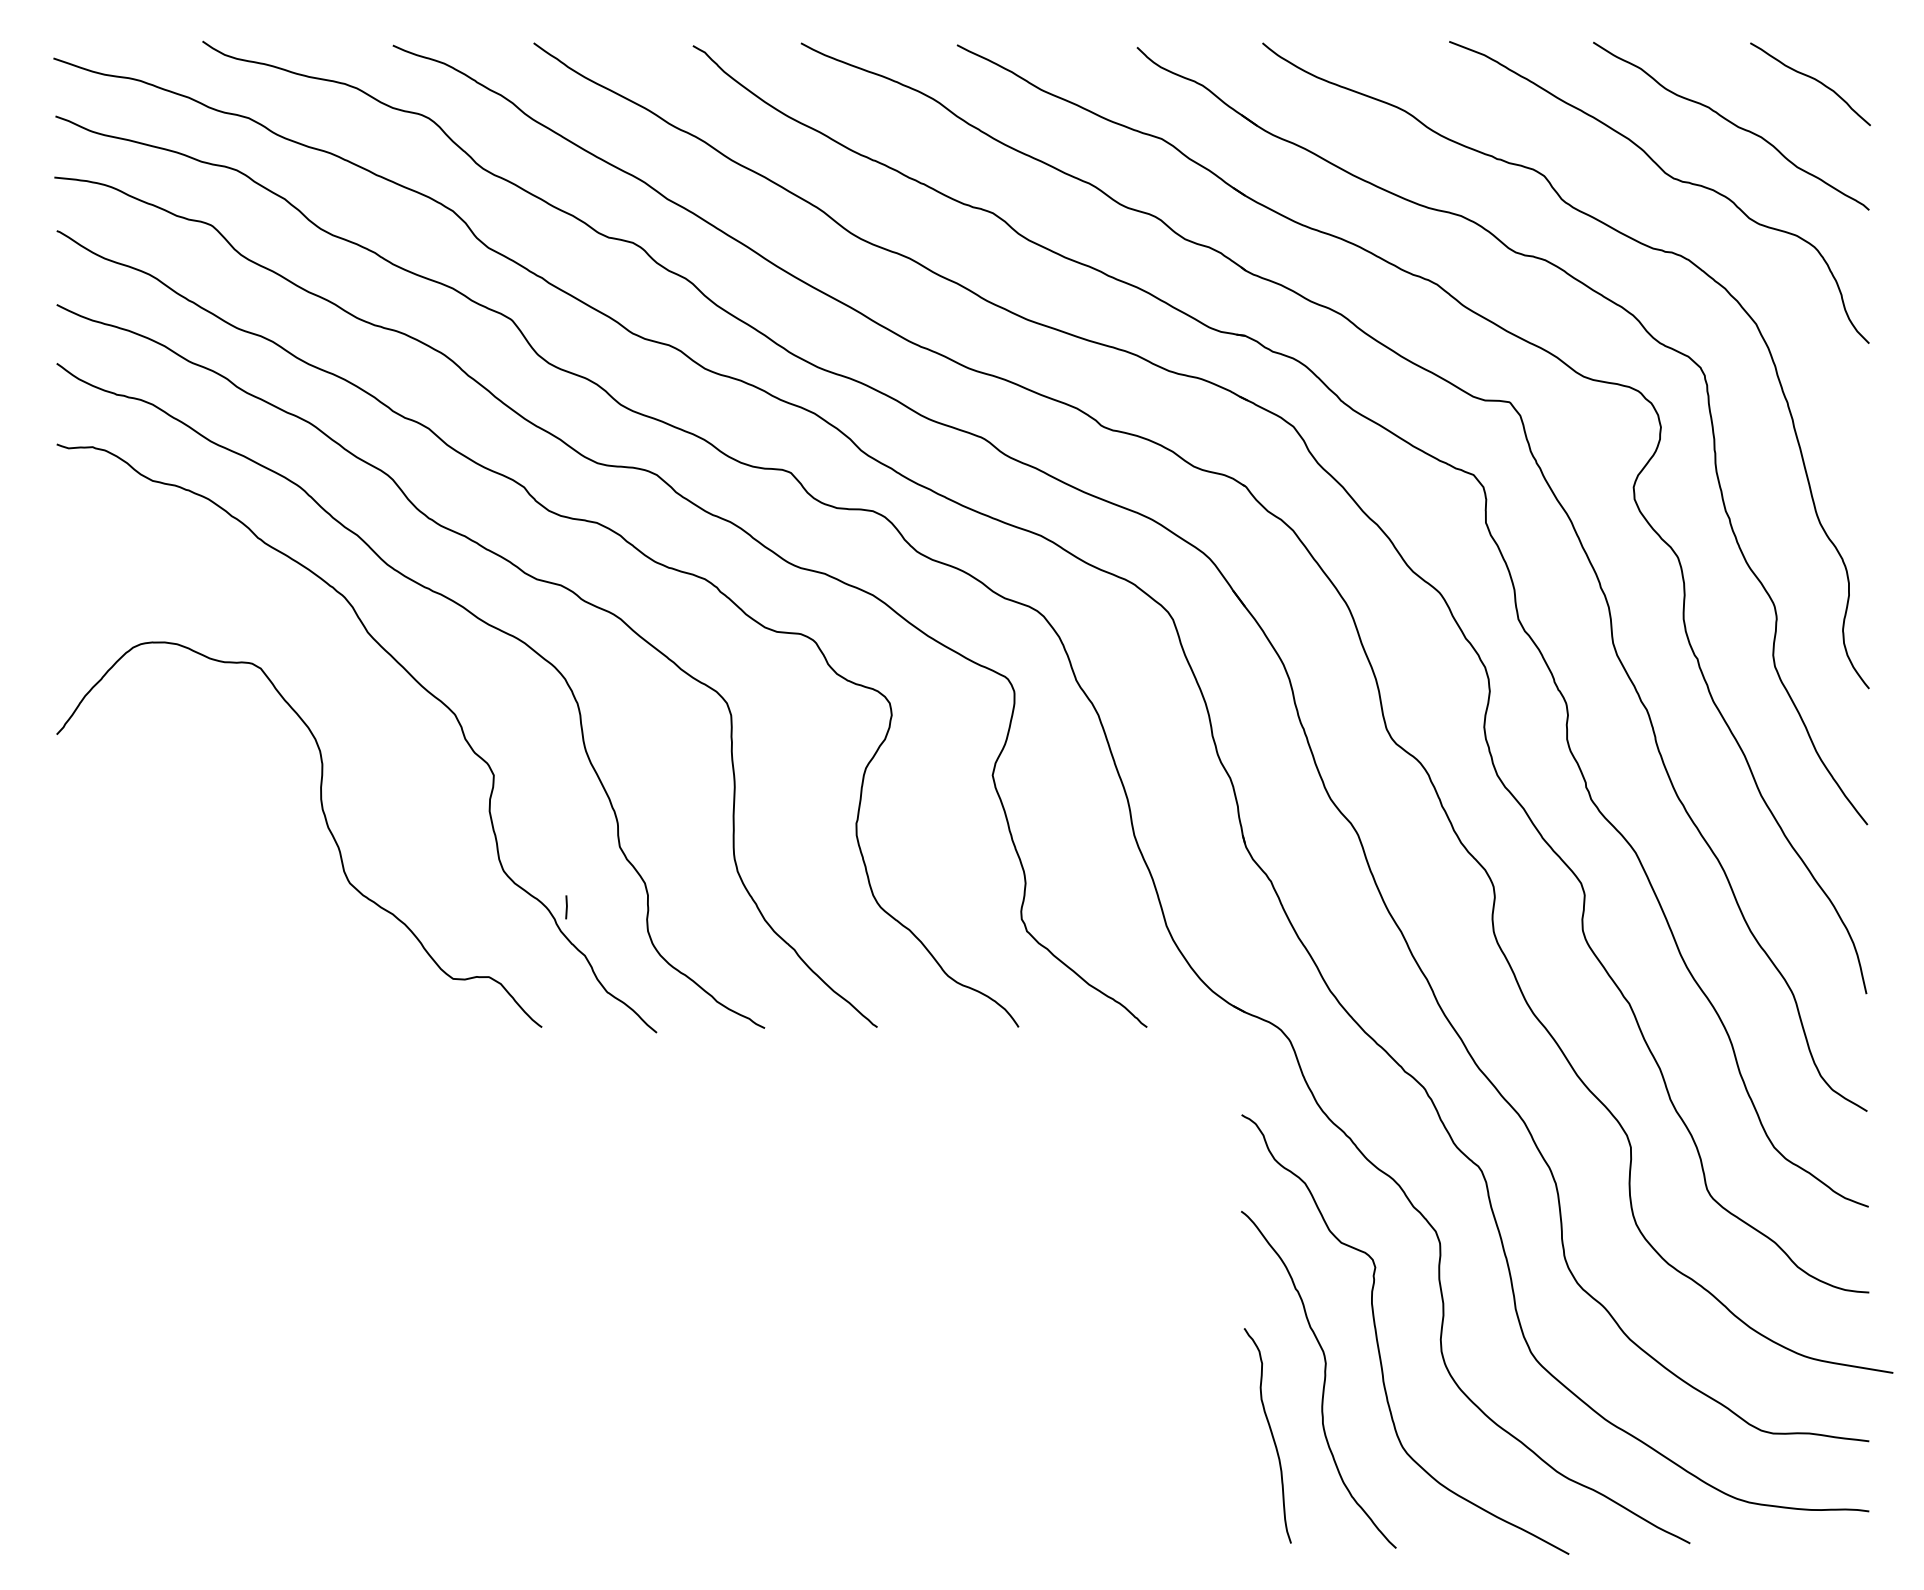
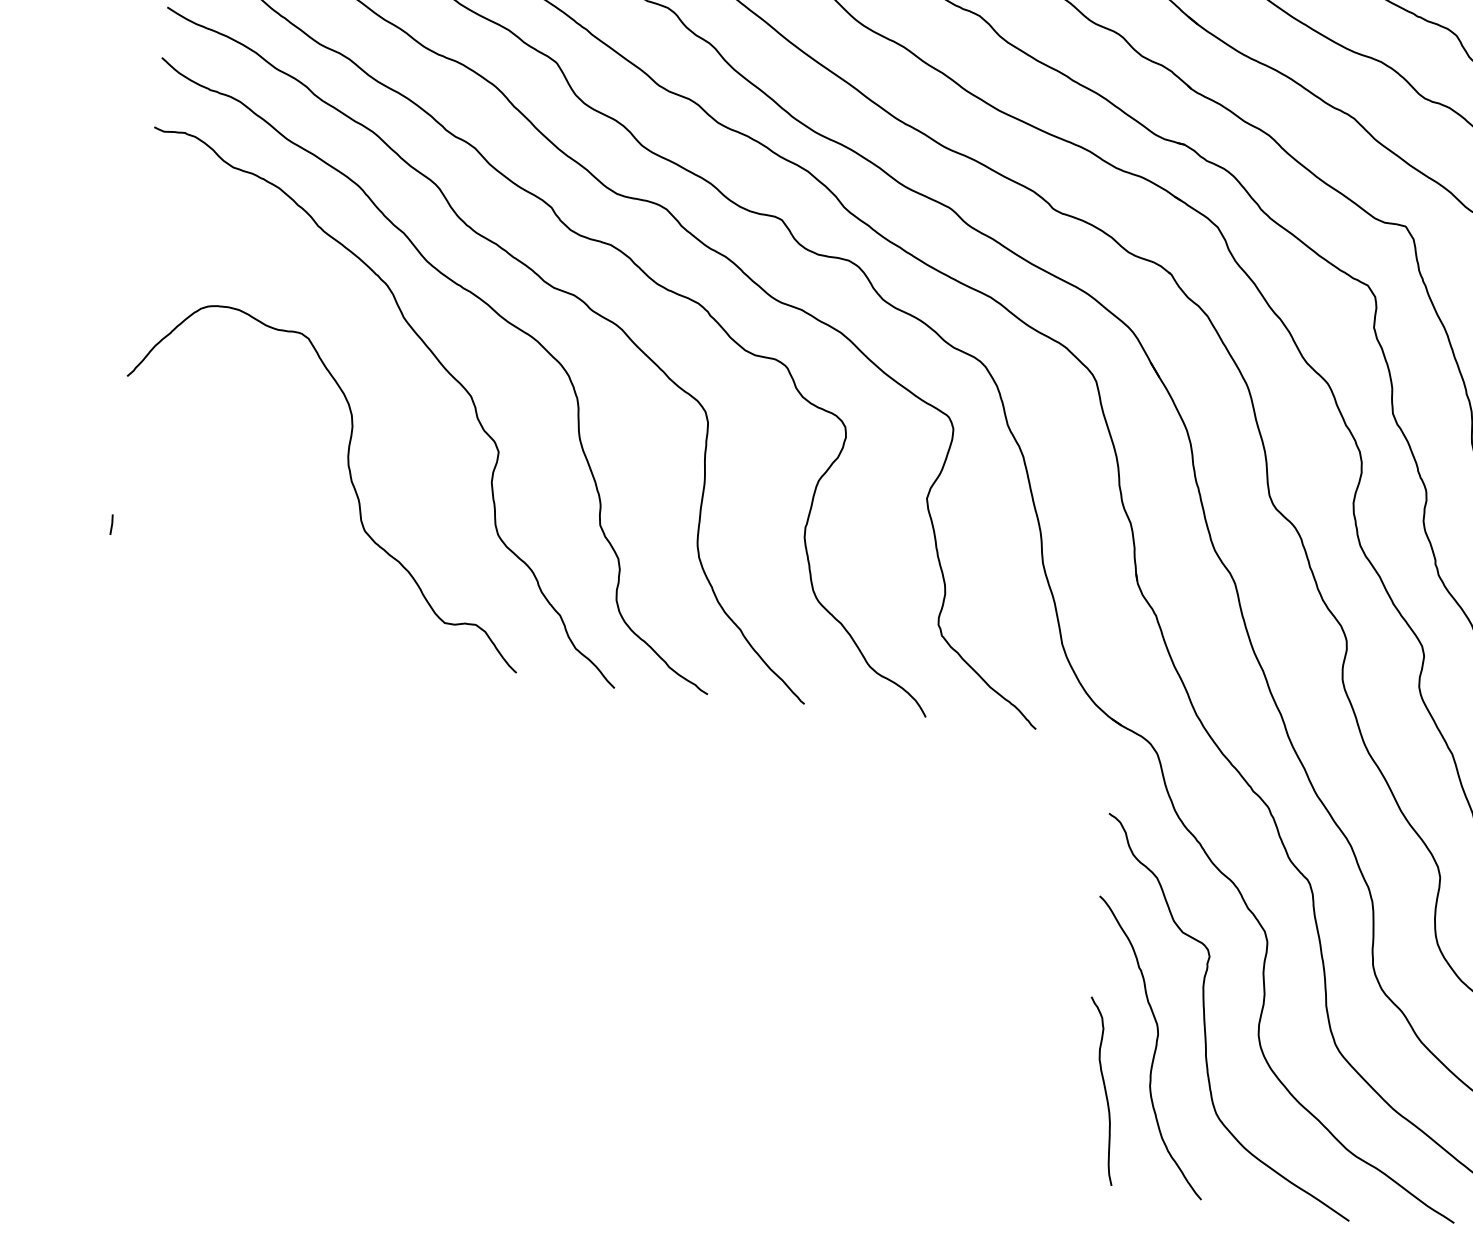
line: (566, 907) -> (111, 524), moved

